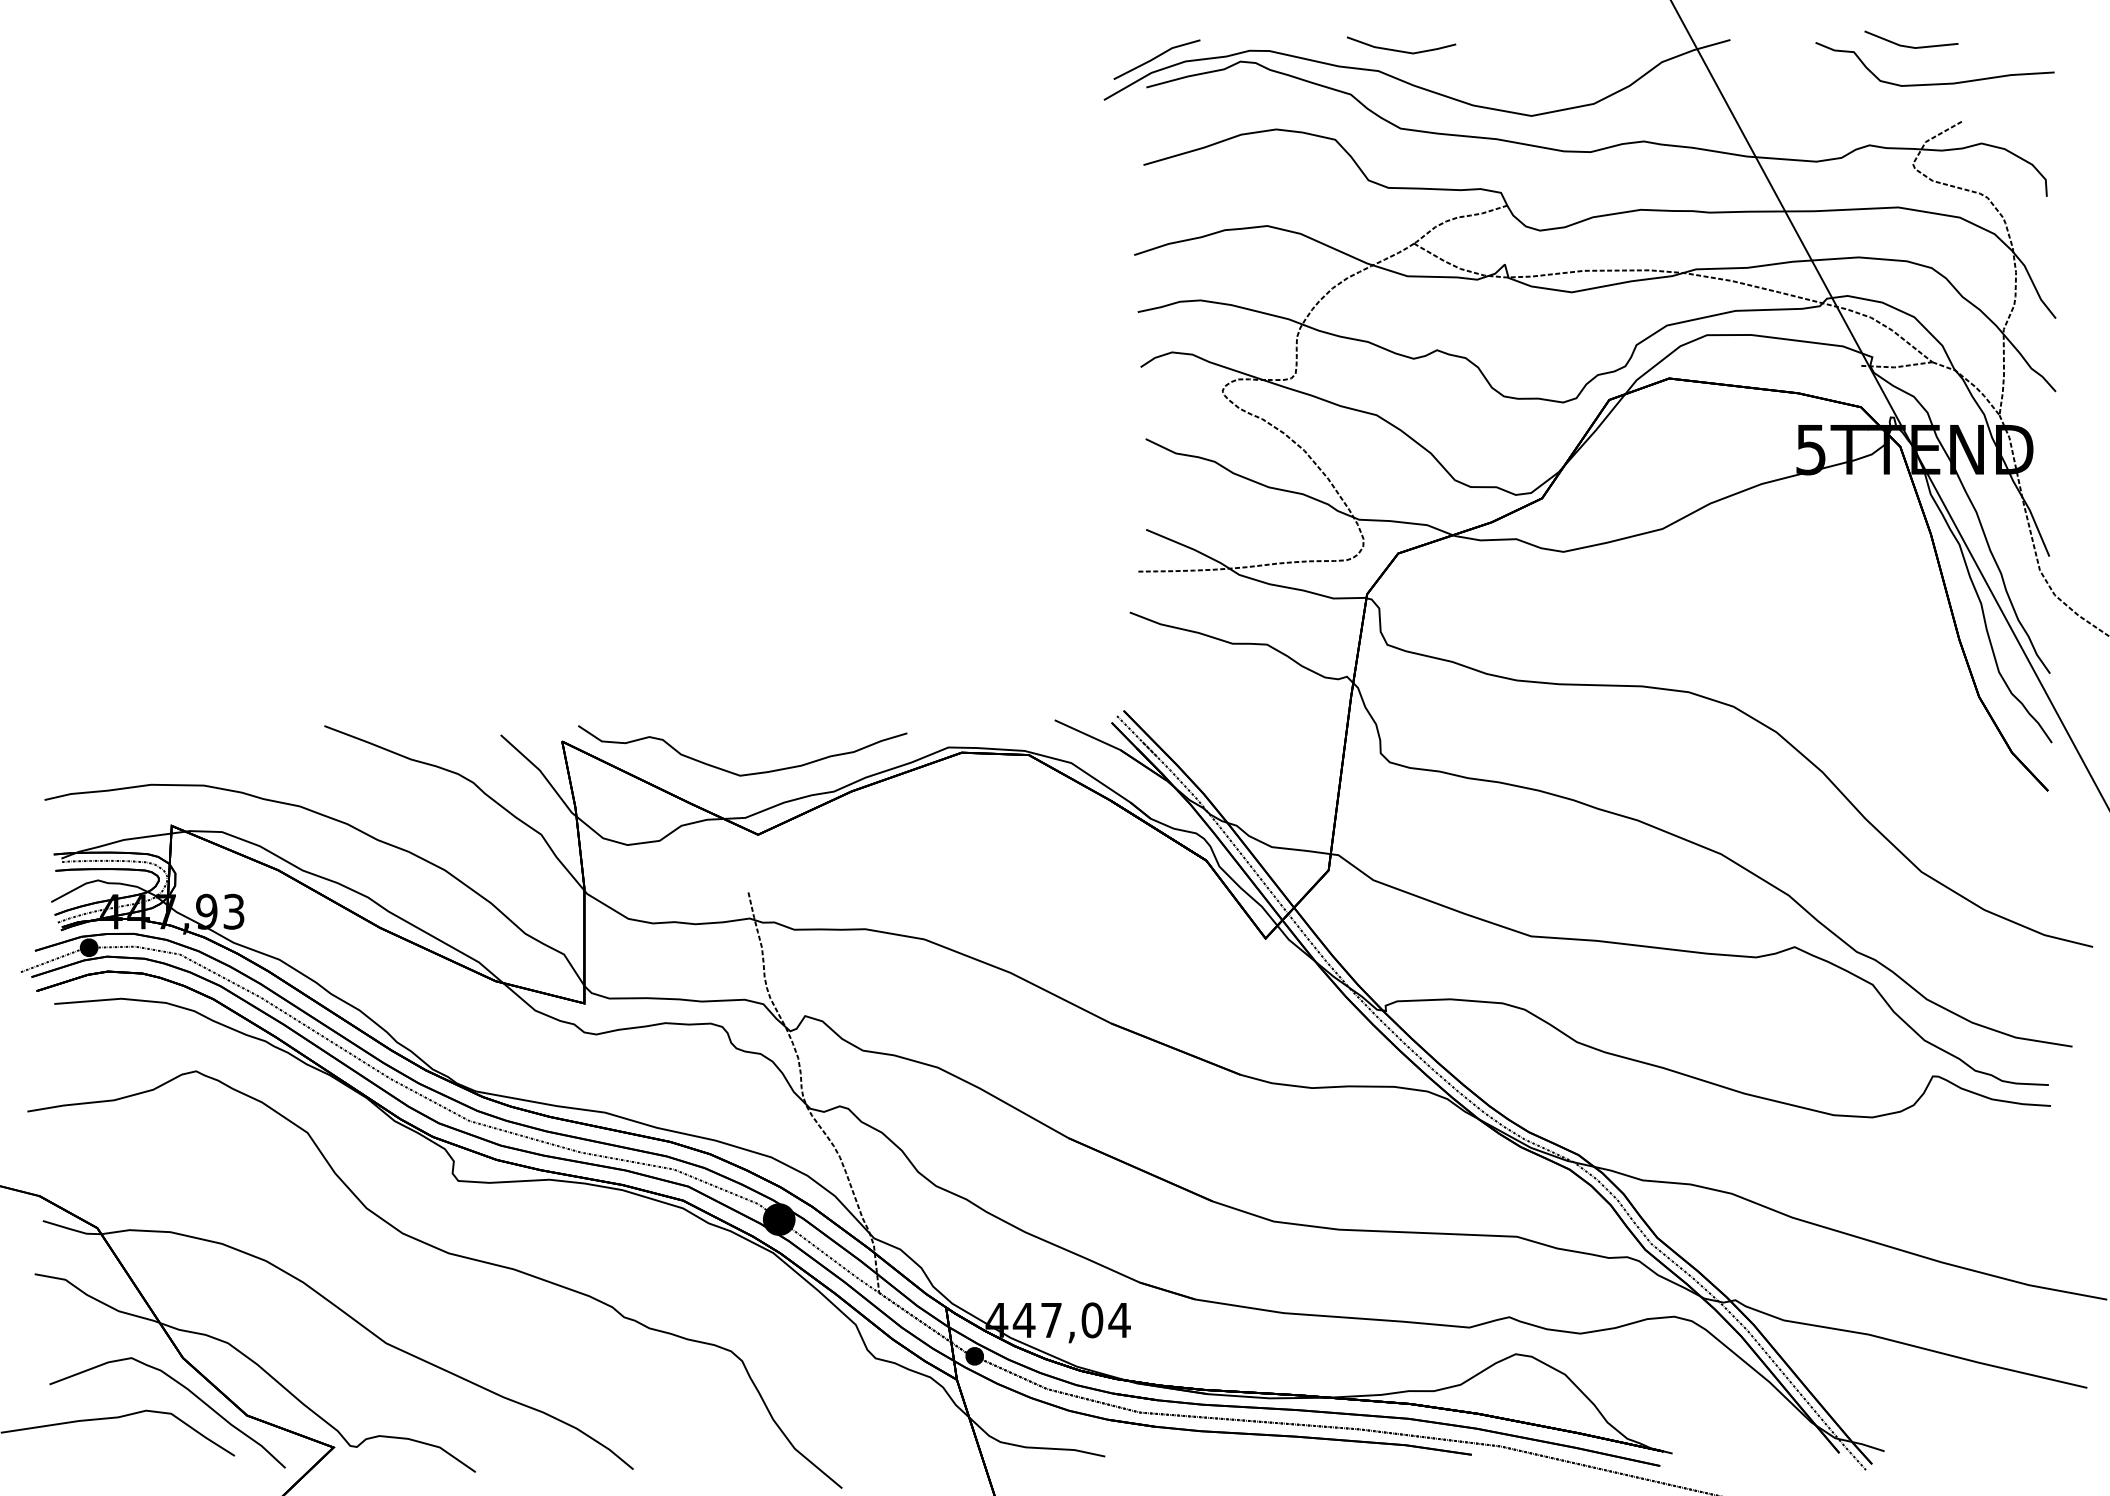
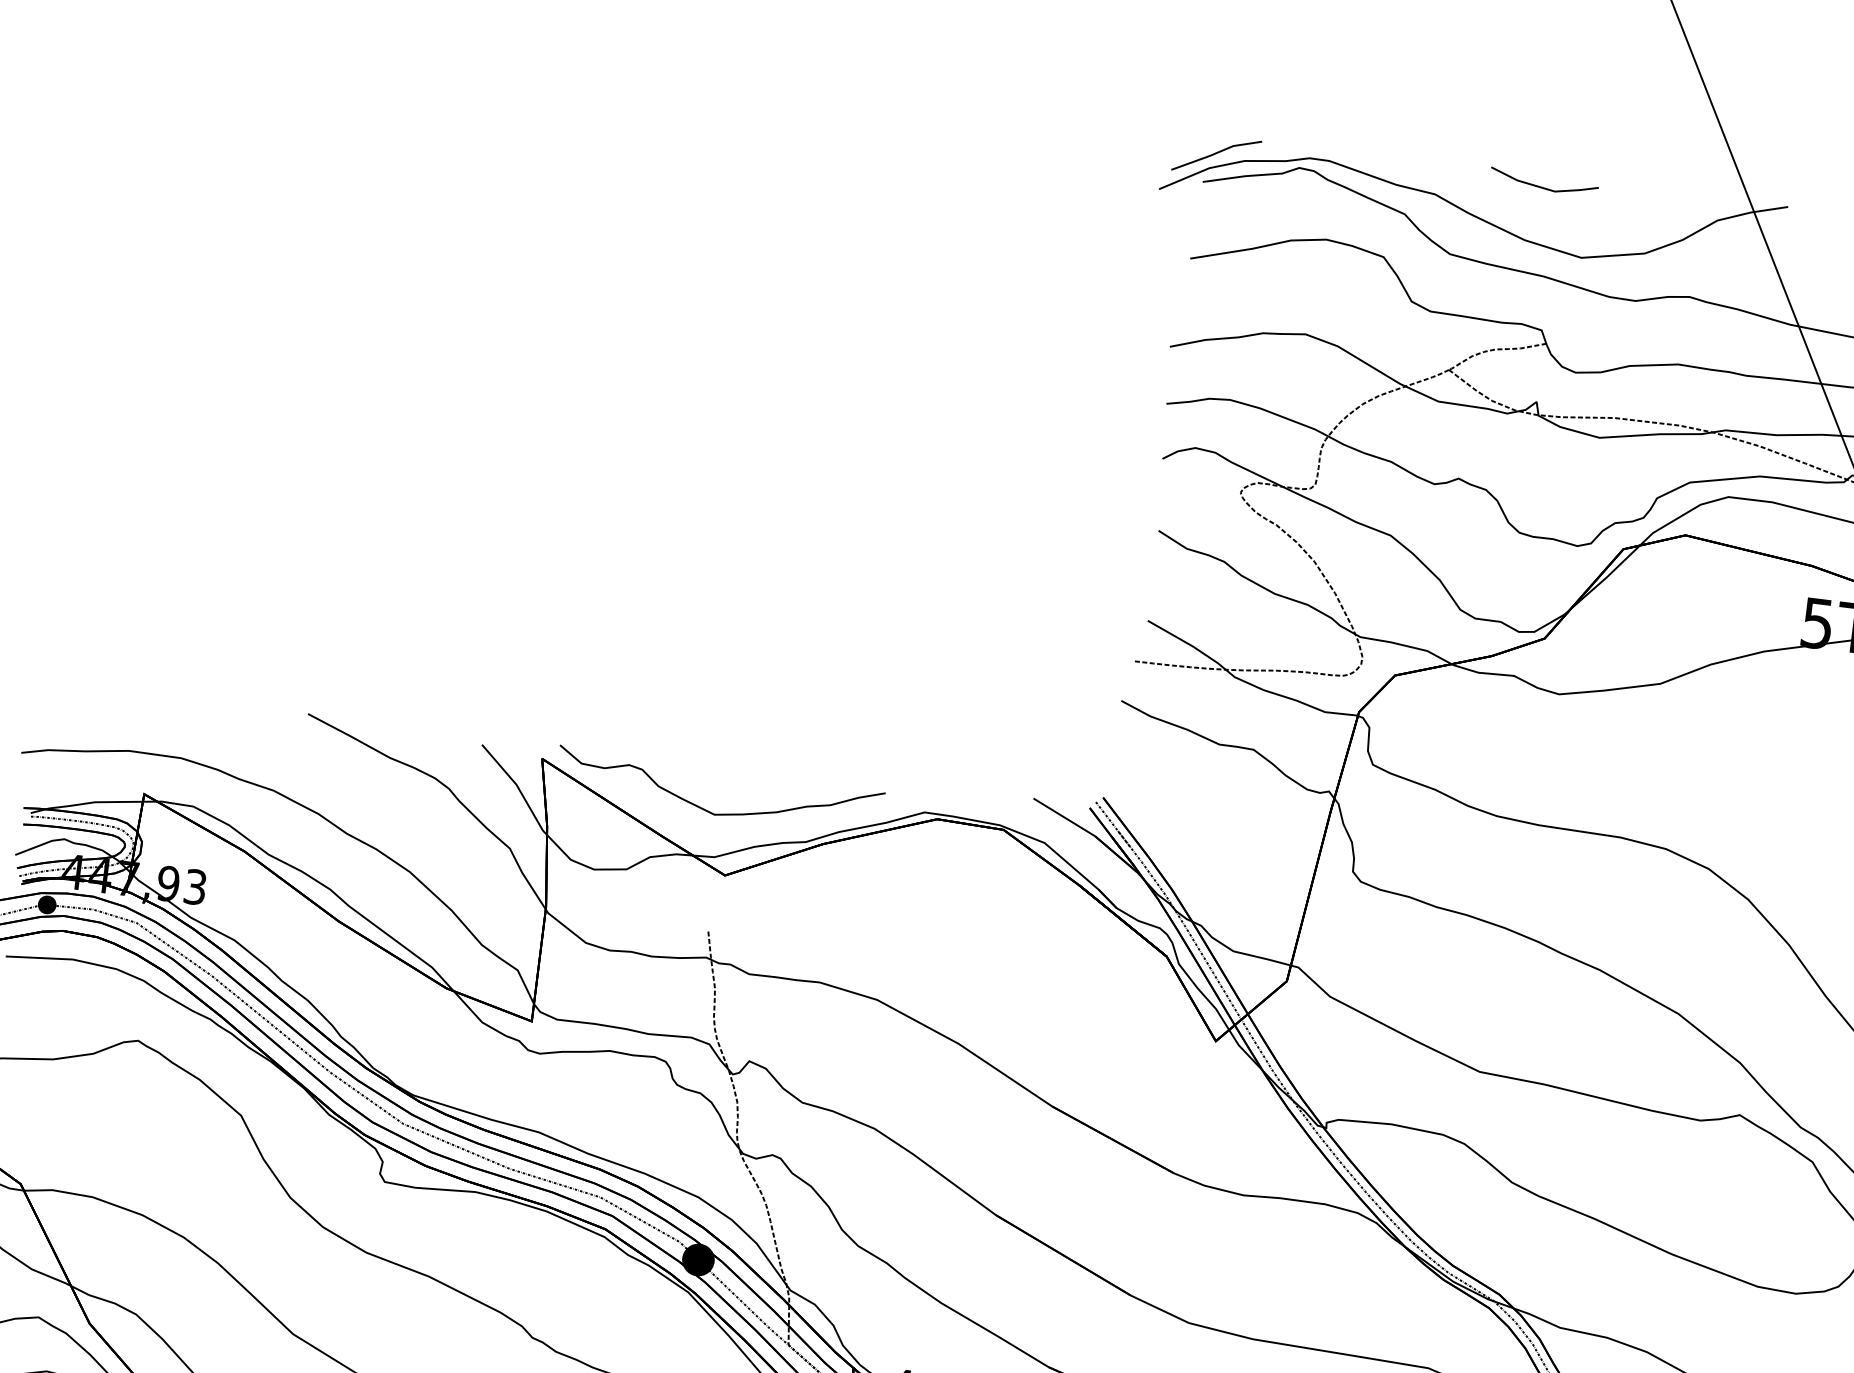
line: (1401, 50) -> (1543, 187), moved

